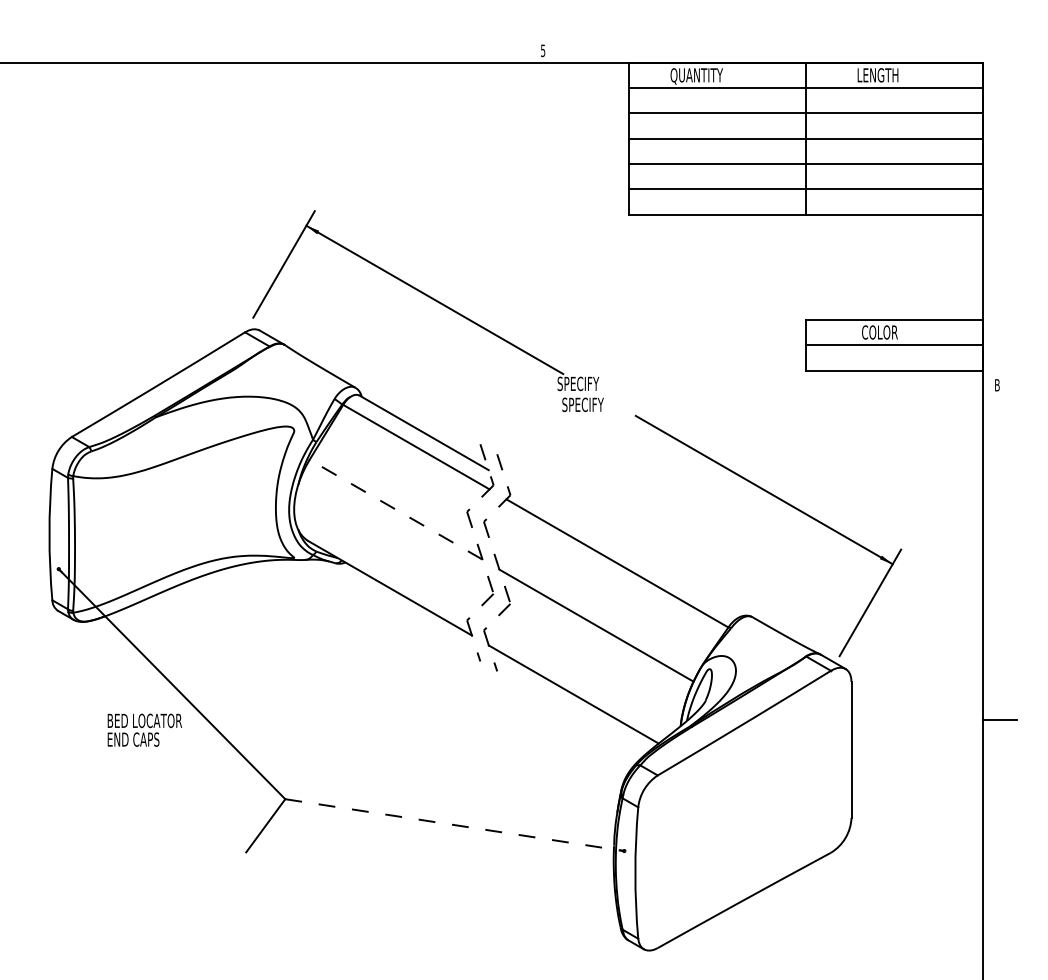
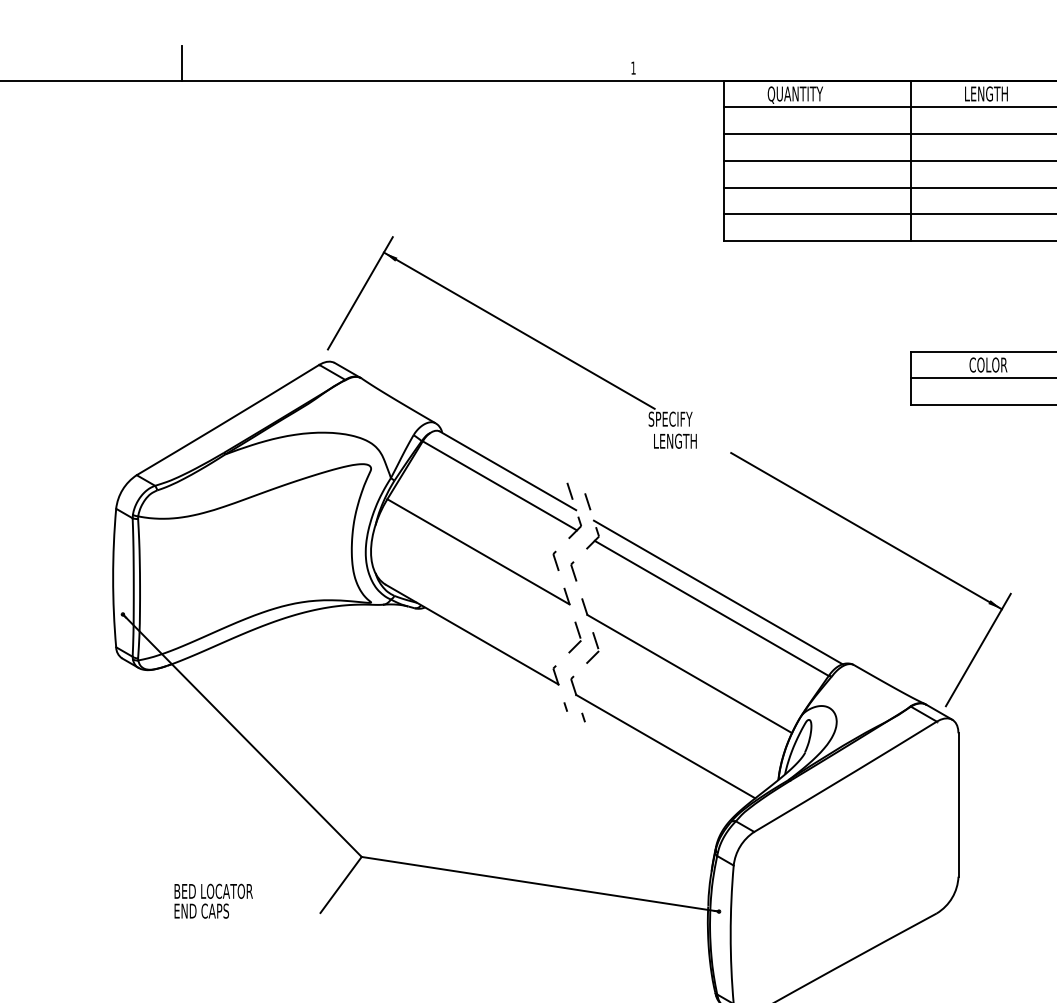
line: (114, 45) -> (181, 62), added
text: (543, 50) -> (633, 67), 5 -> 1
text: (582, 404) -> (674, 440), SPECIFY -> LENGTH
line: (396, 509) -> (478, 551), dashed -> solid
line: (623, 548) -> (718, 592), added
text: (144, 729) -> (213, 900), moved
line: (455, 825) -> (541, 884), dashed -> solid

